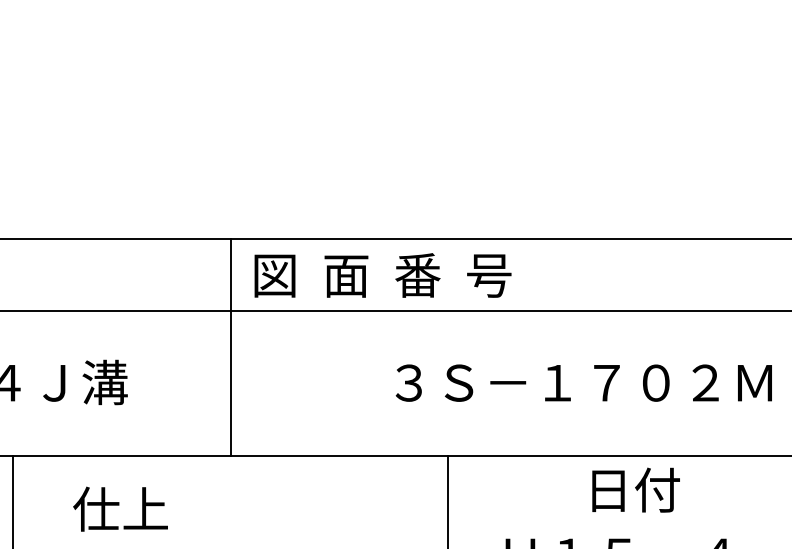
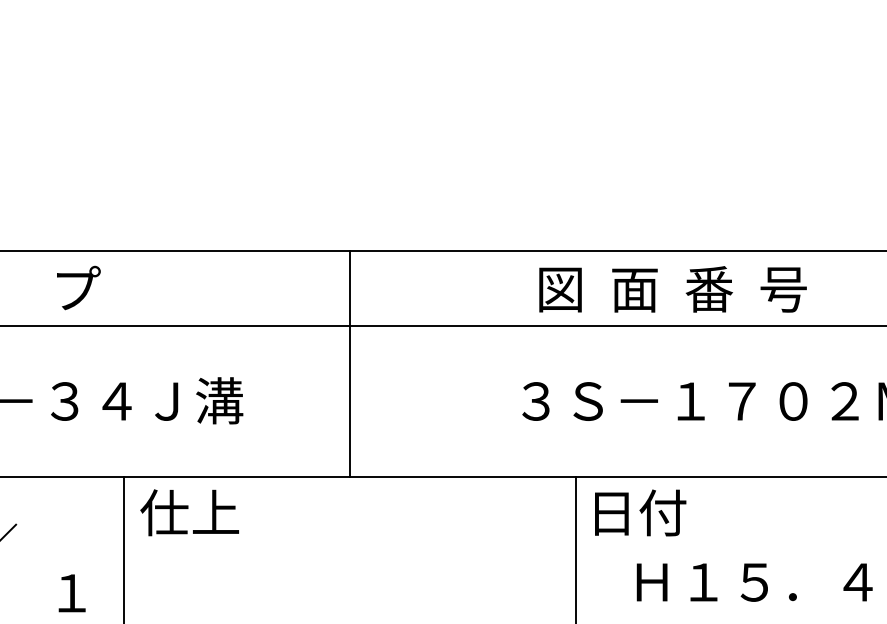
text: (382, 275) -> (672, 289), moved
text: (636, 489) -> (640, 512), moved
text: (120, 508) -> (189, 512), moved

